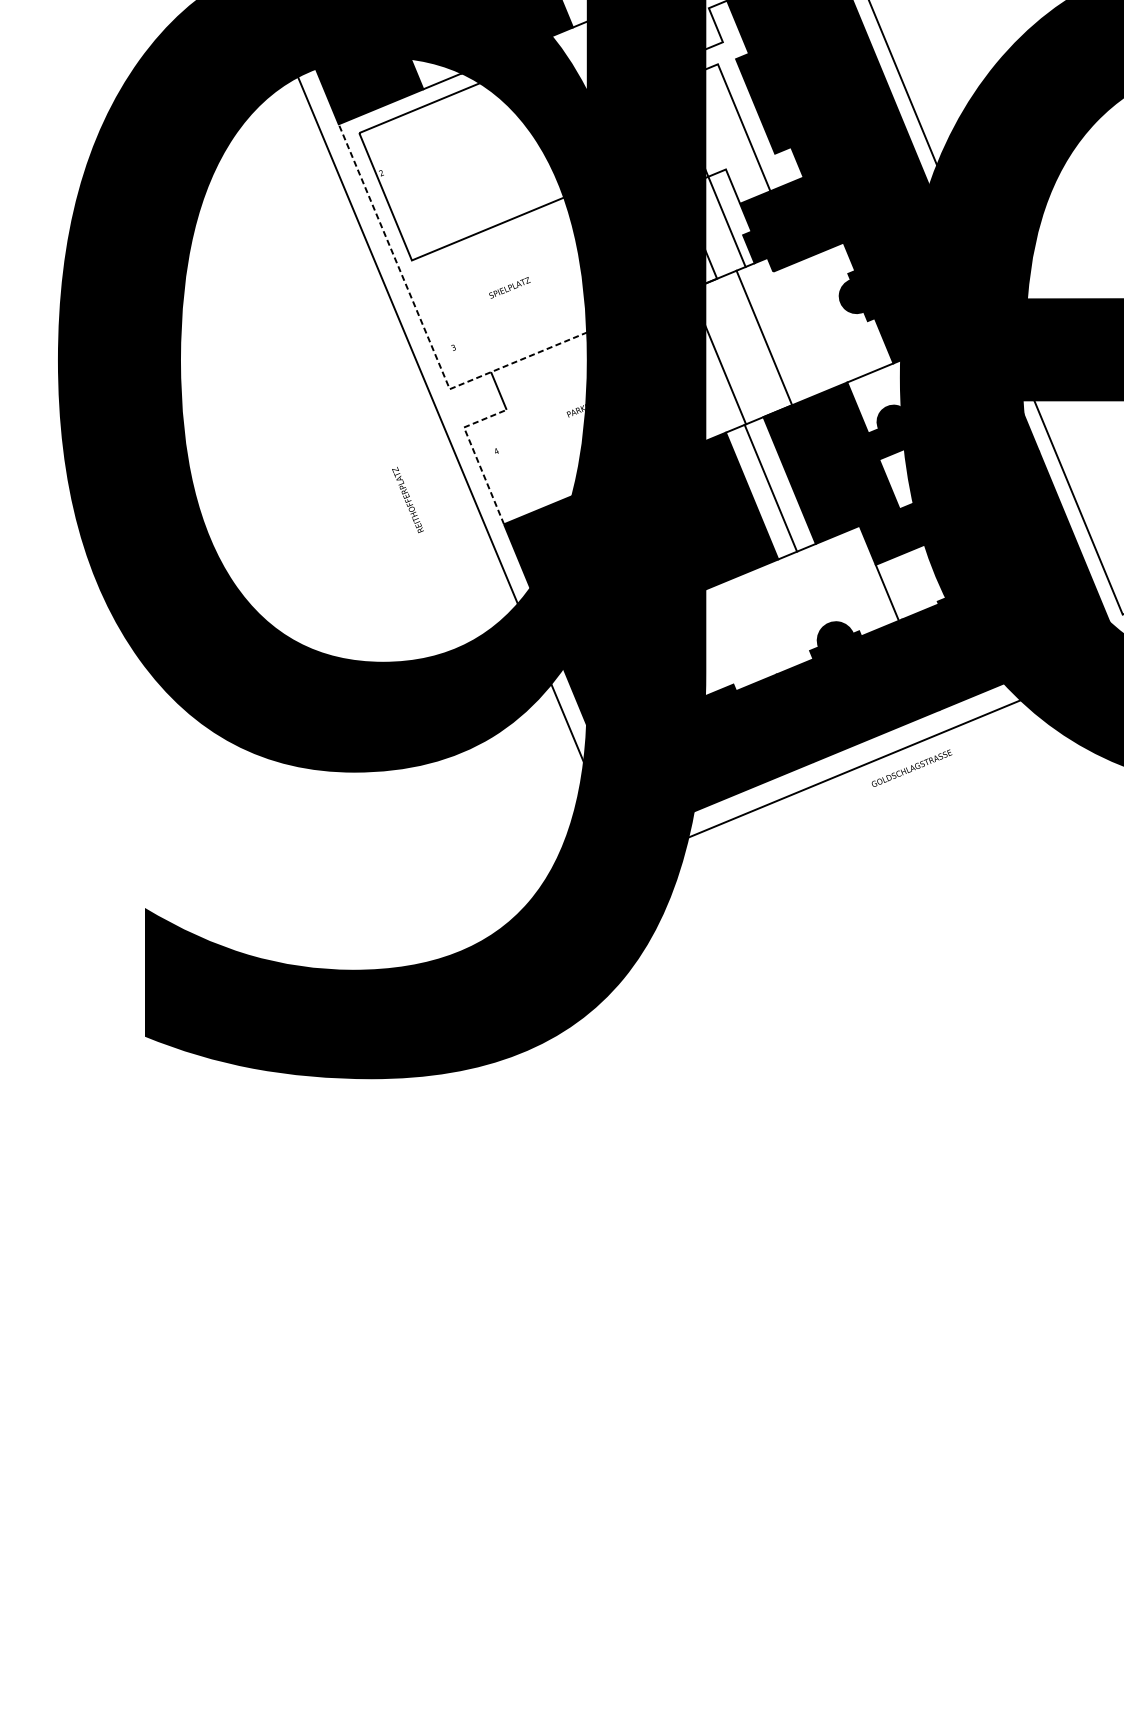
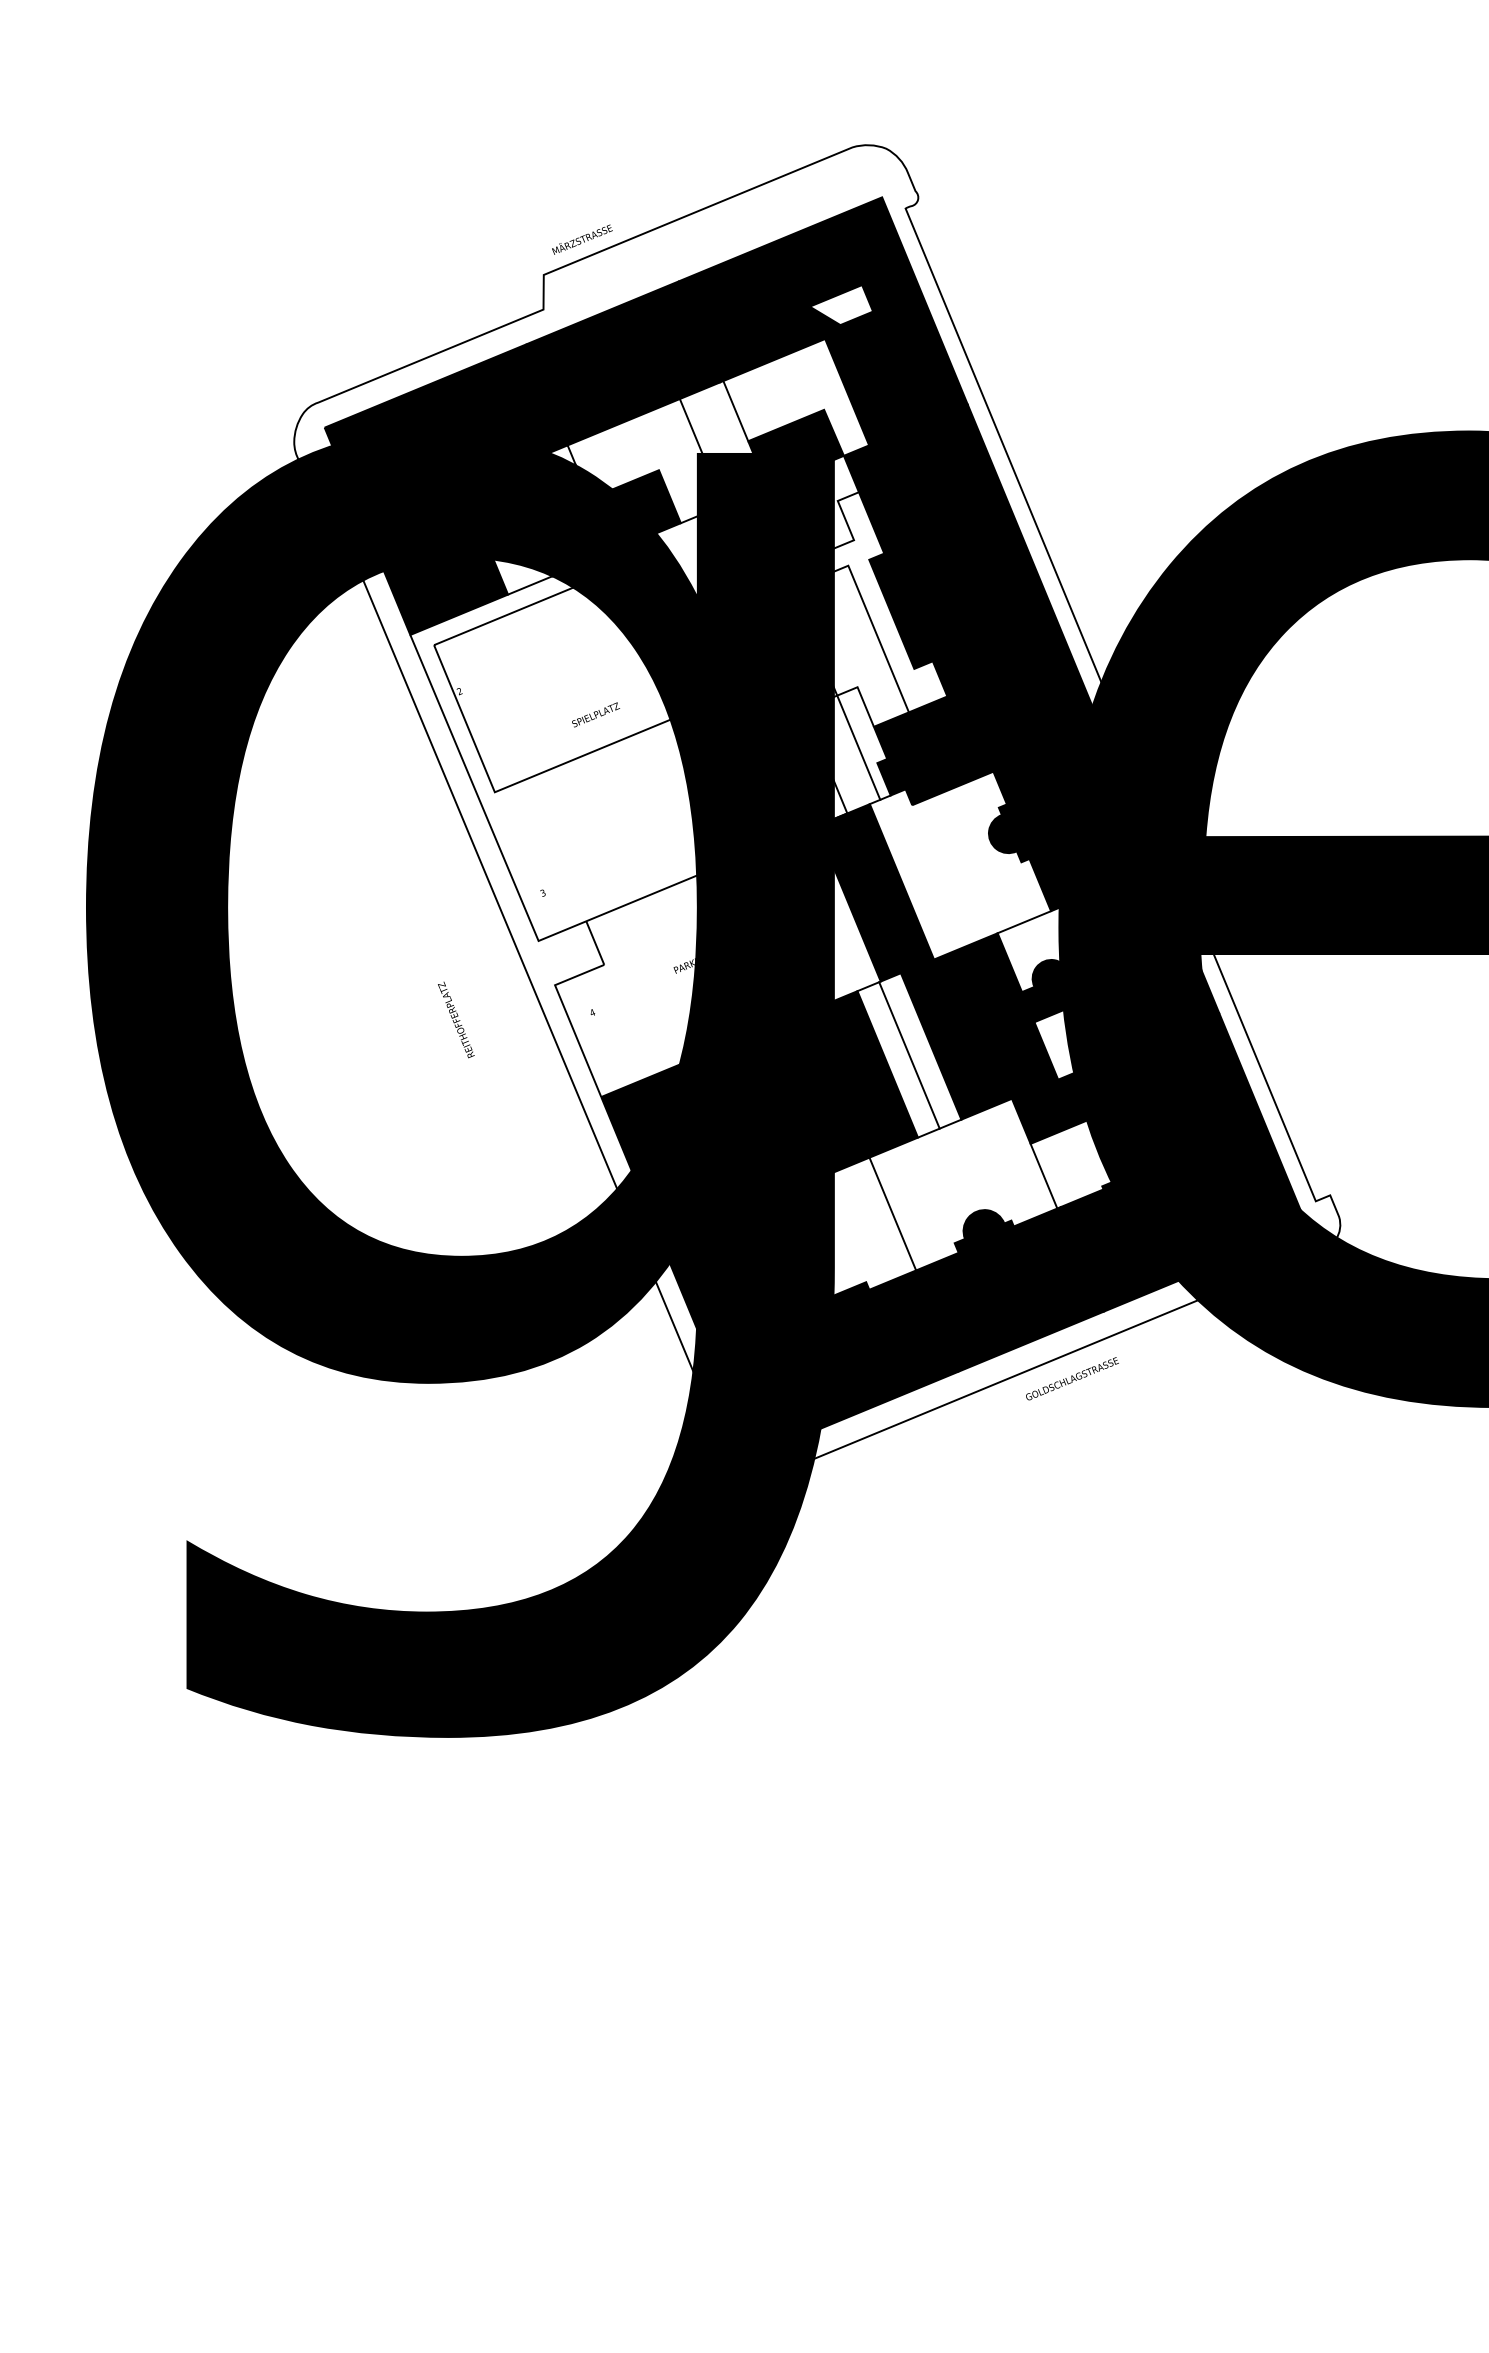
text: (510, 287) -> (596, 714), moved
line: (430, 343) -> (516, 888), dashed -> solid
fill: (741, 347) -> (875, 892), added
line: (474, 453) -> (567, 1015), dashed -> solid
text: (408, 499) -> (456, 1019), moved
line: (756, 625) -> (892, 1213), added

